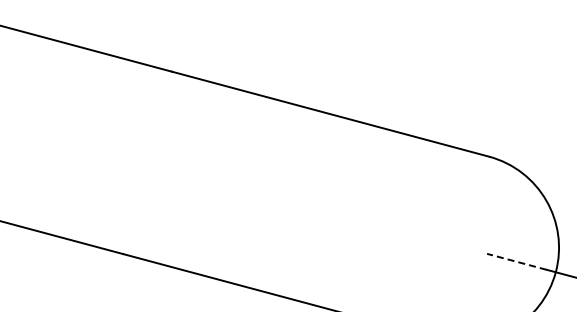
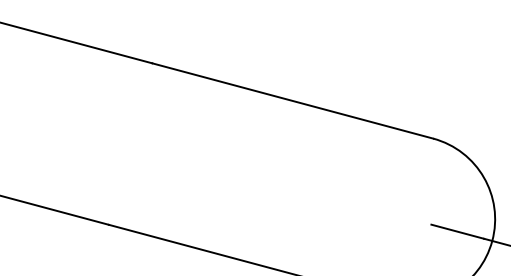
line: (516, 261) -> (457, 231), dashed -> solid

